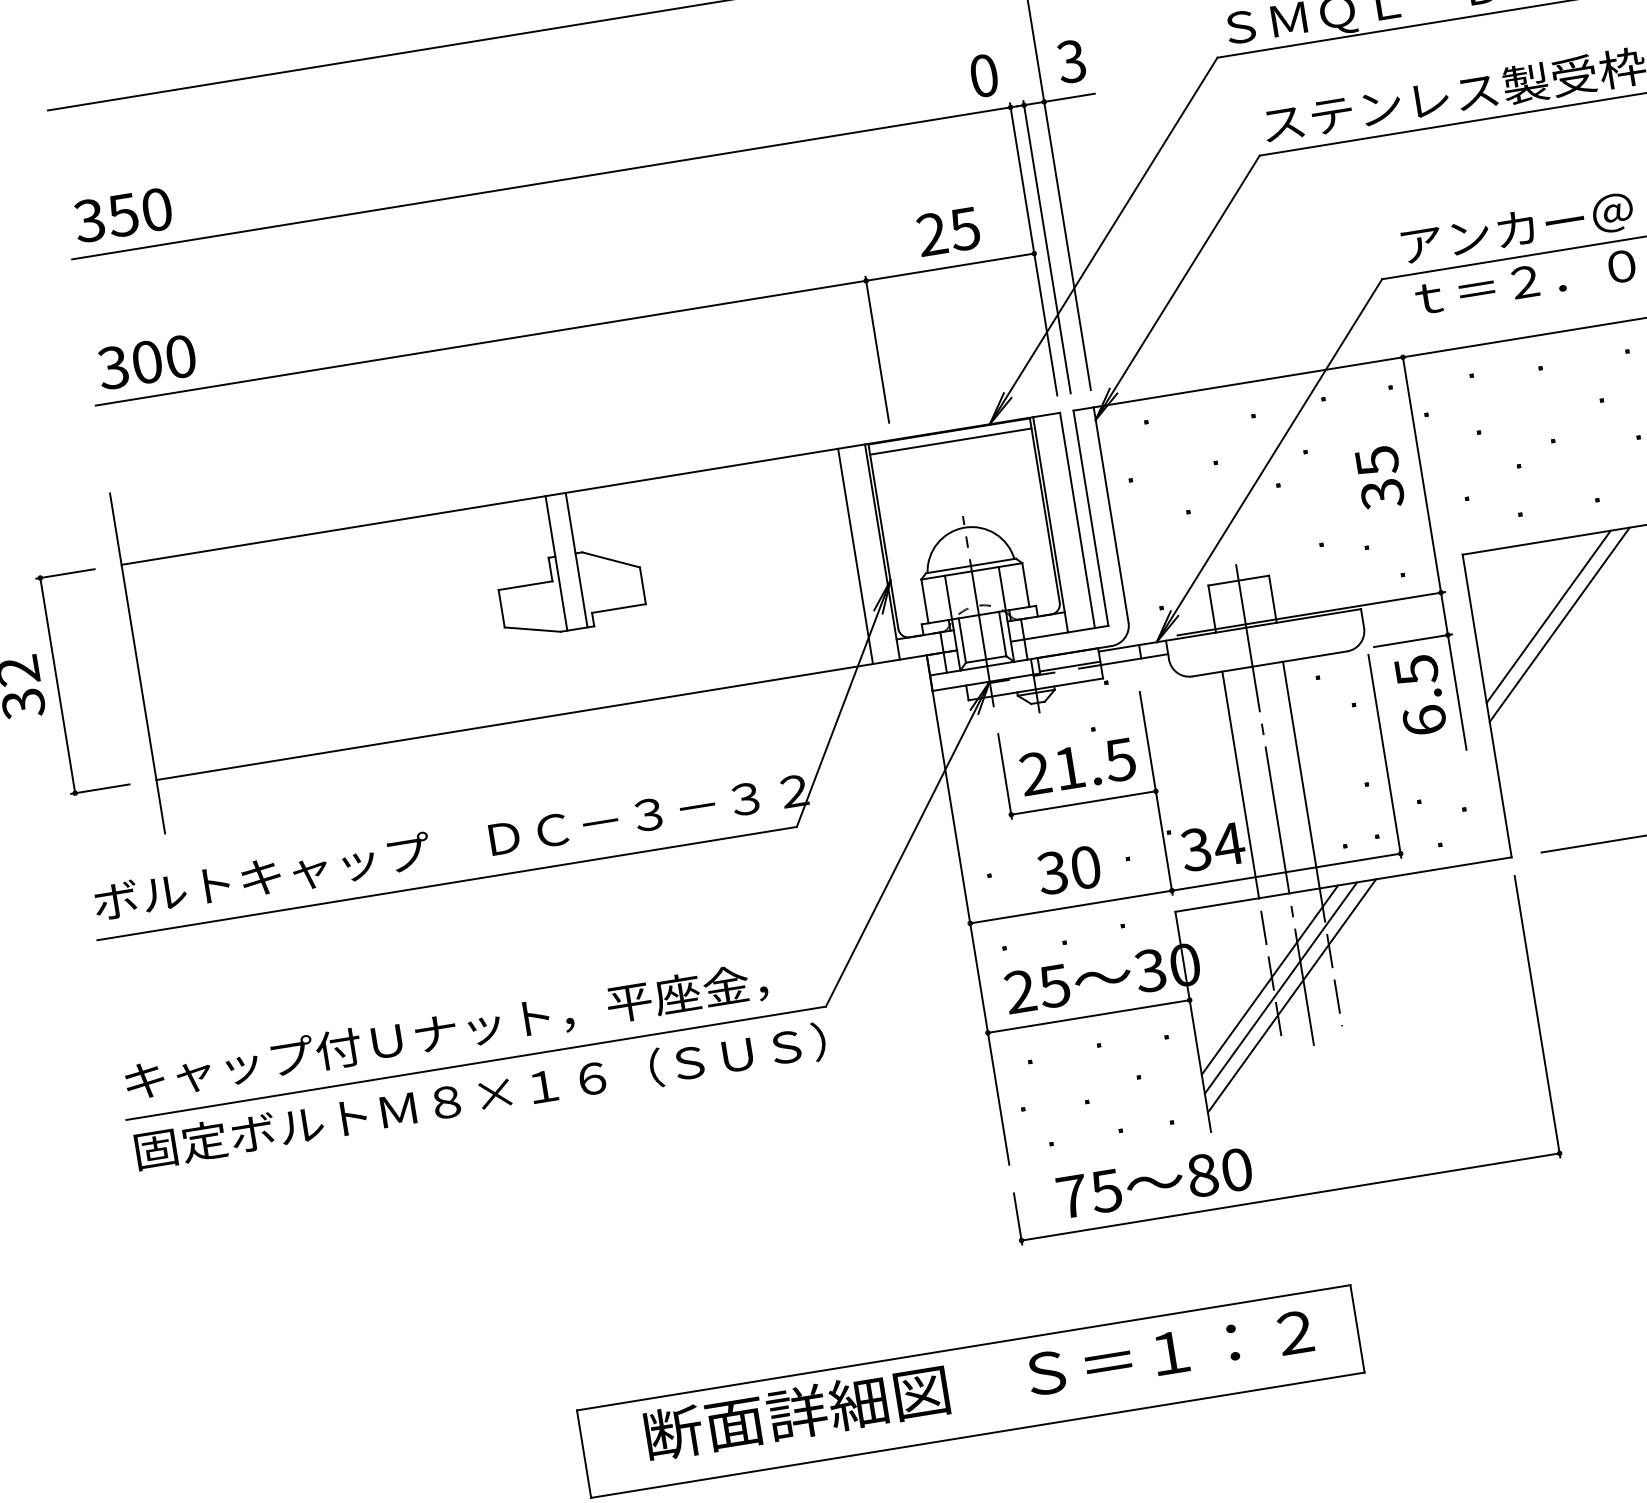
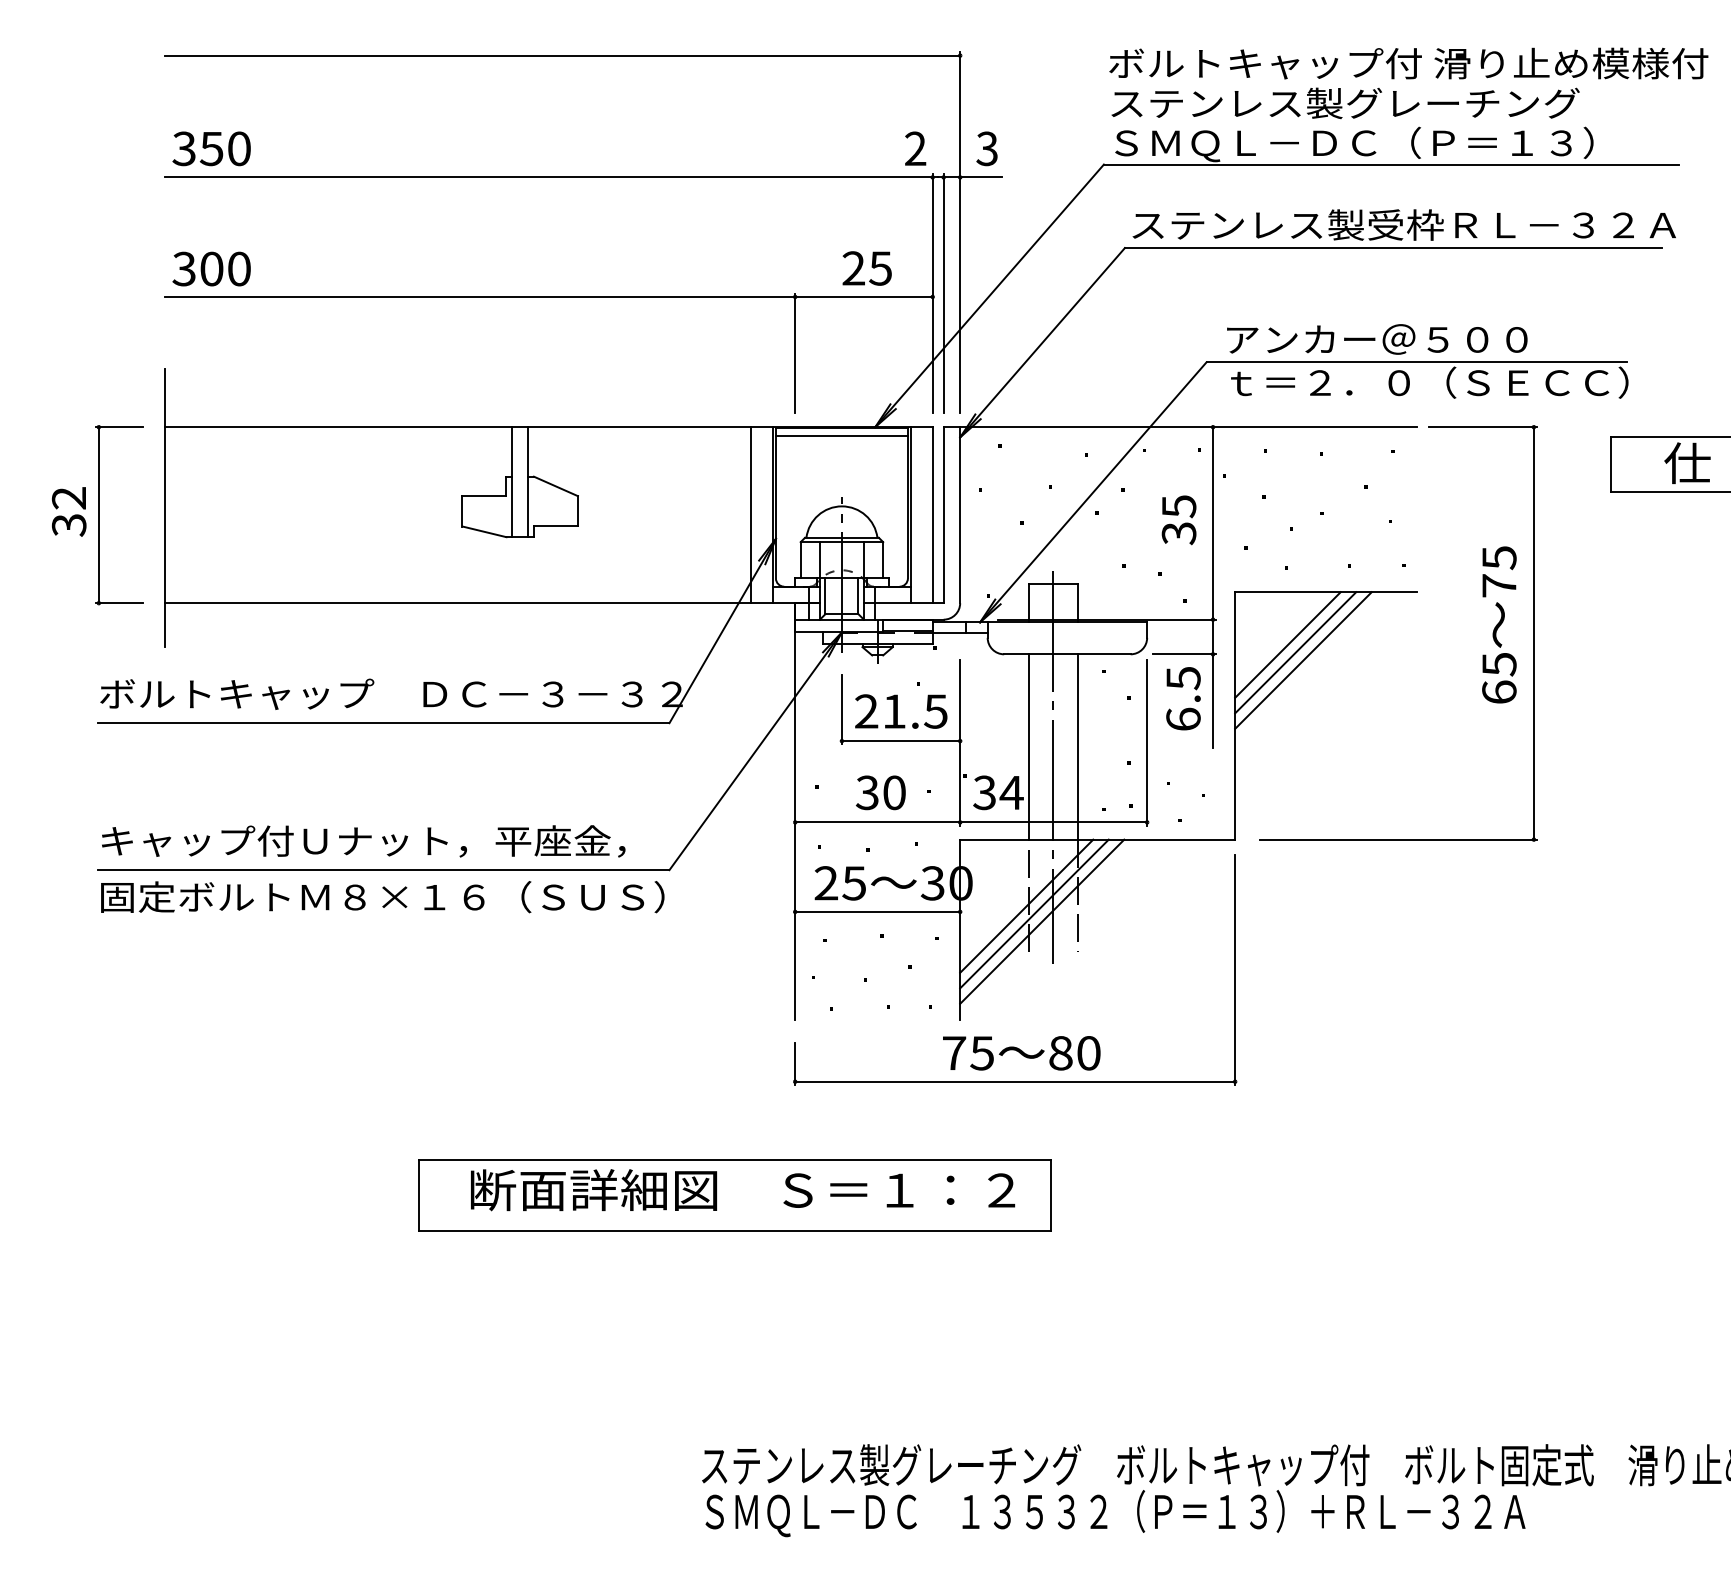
text: (983, 75) -> (915, 148), 0 -> 2
line: (1537, 608) -> (1287, 644), added
text: (1154, 1183) -> (1021, 1053), moved

